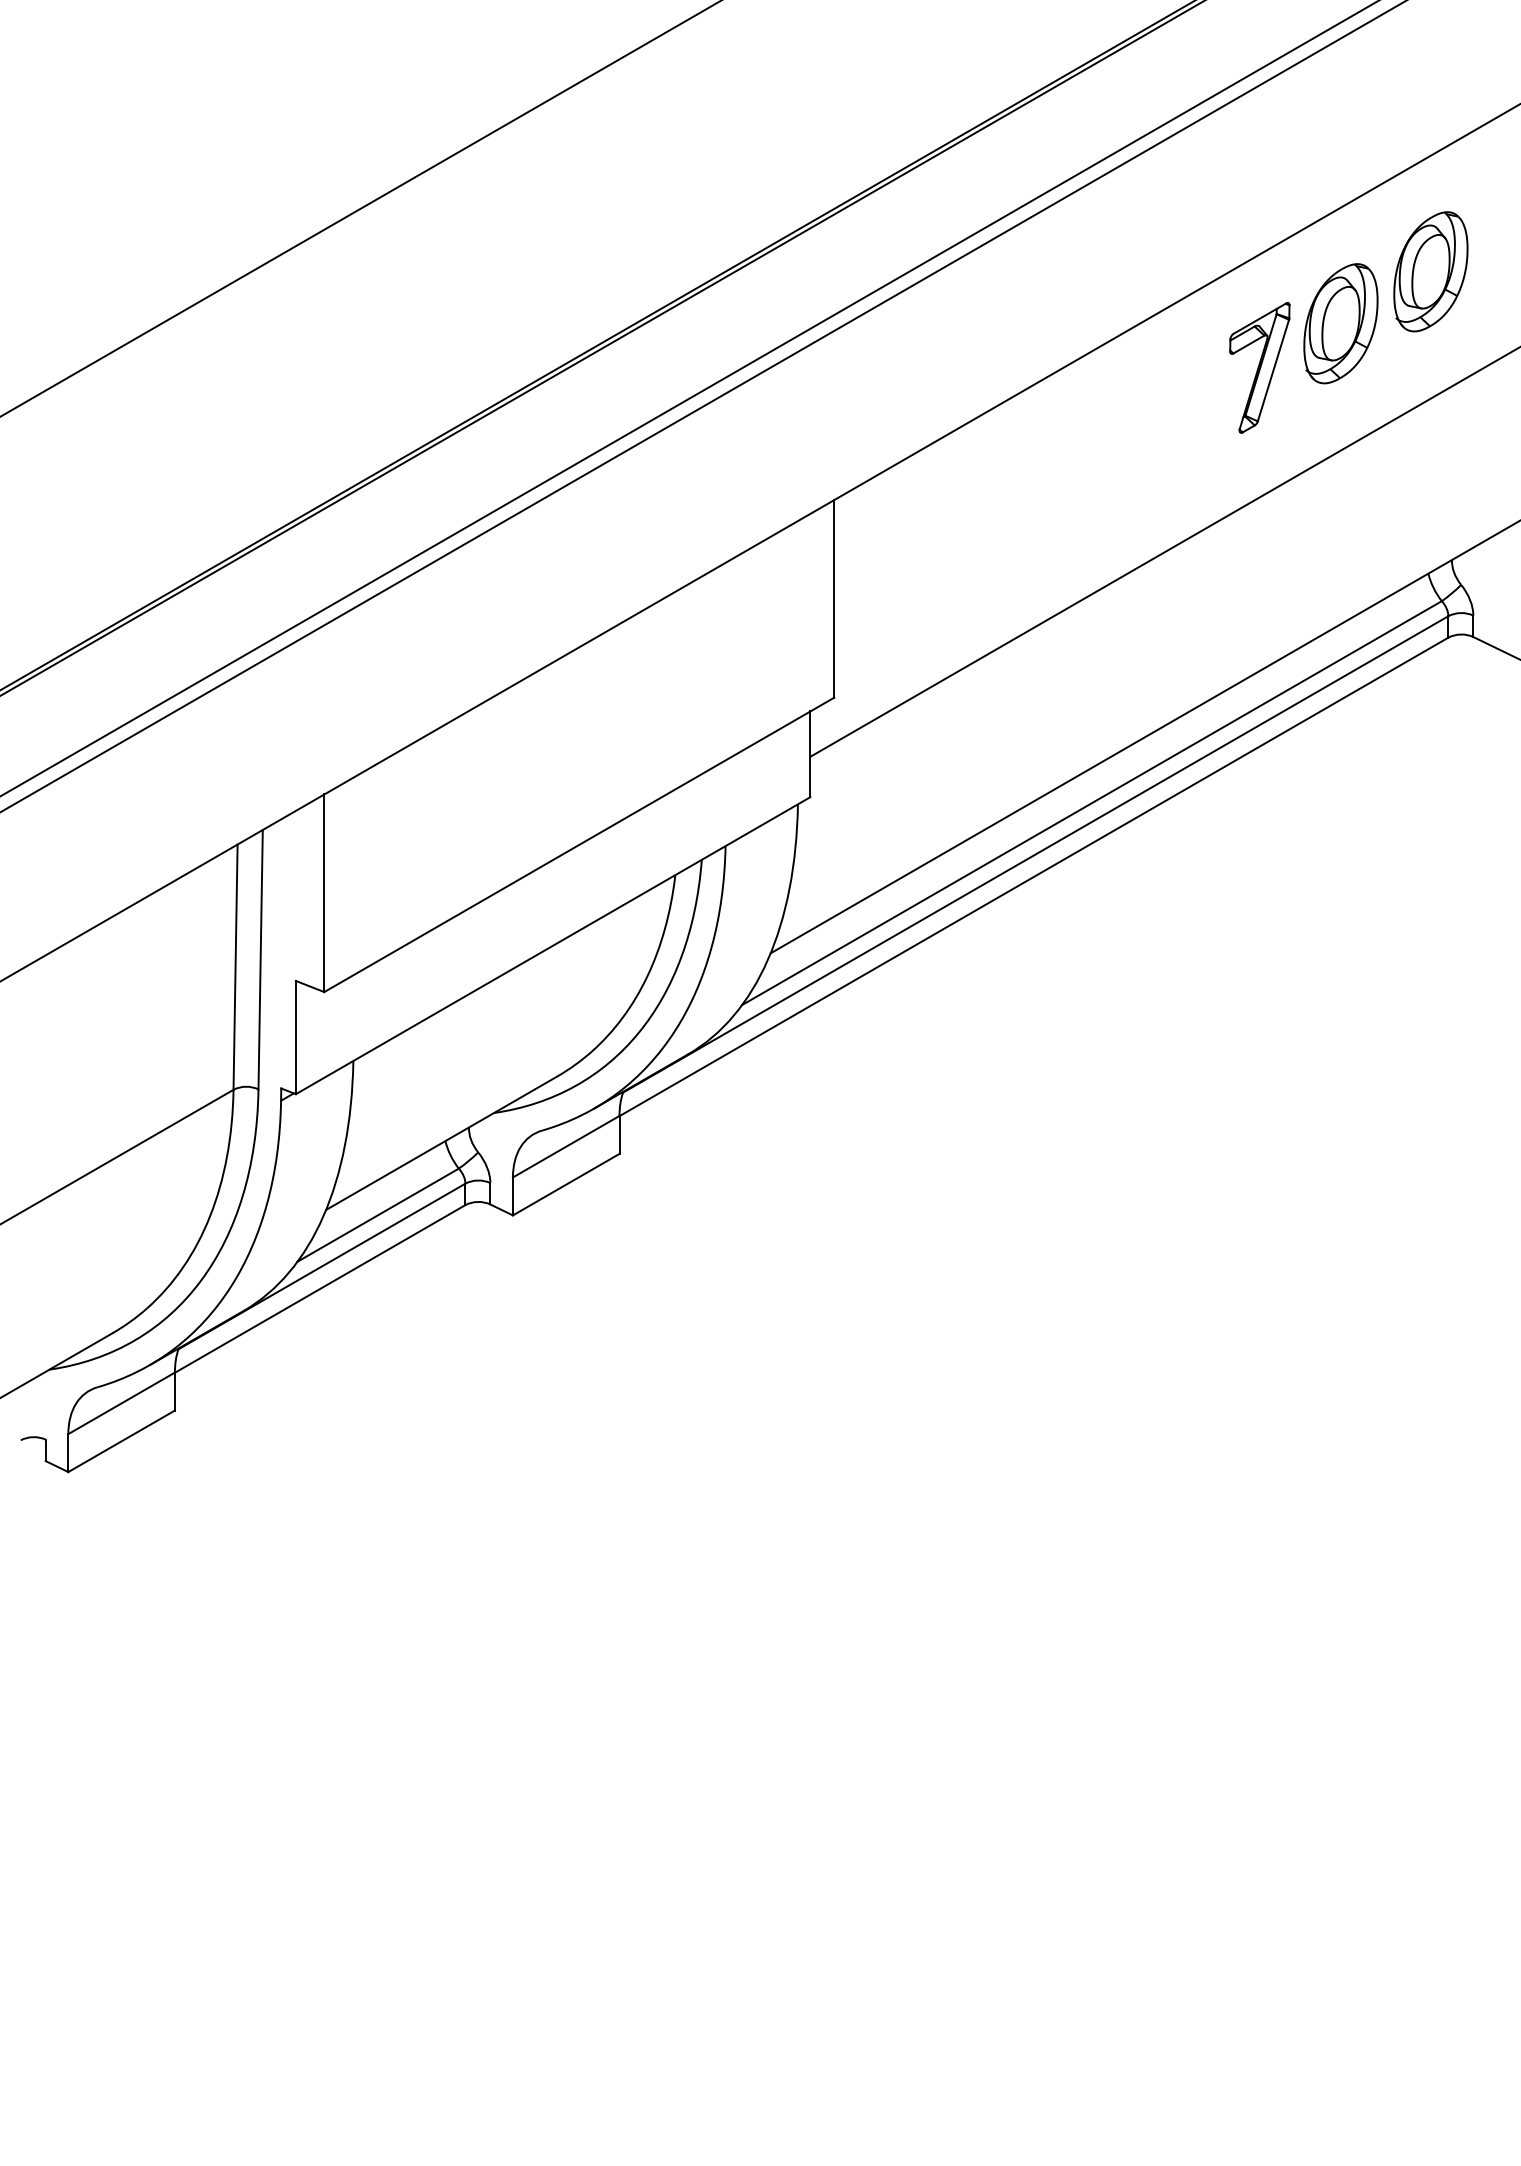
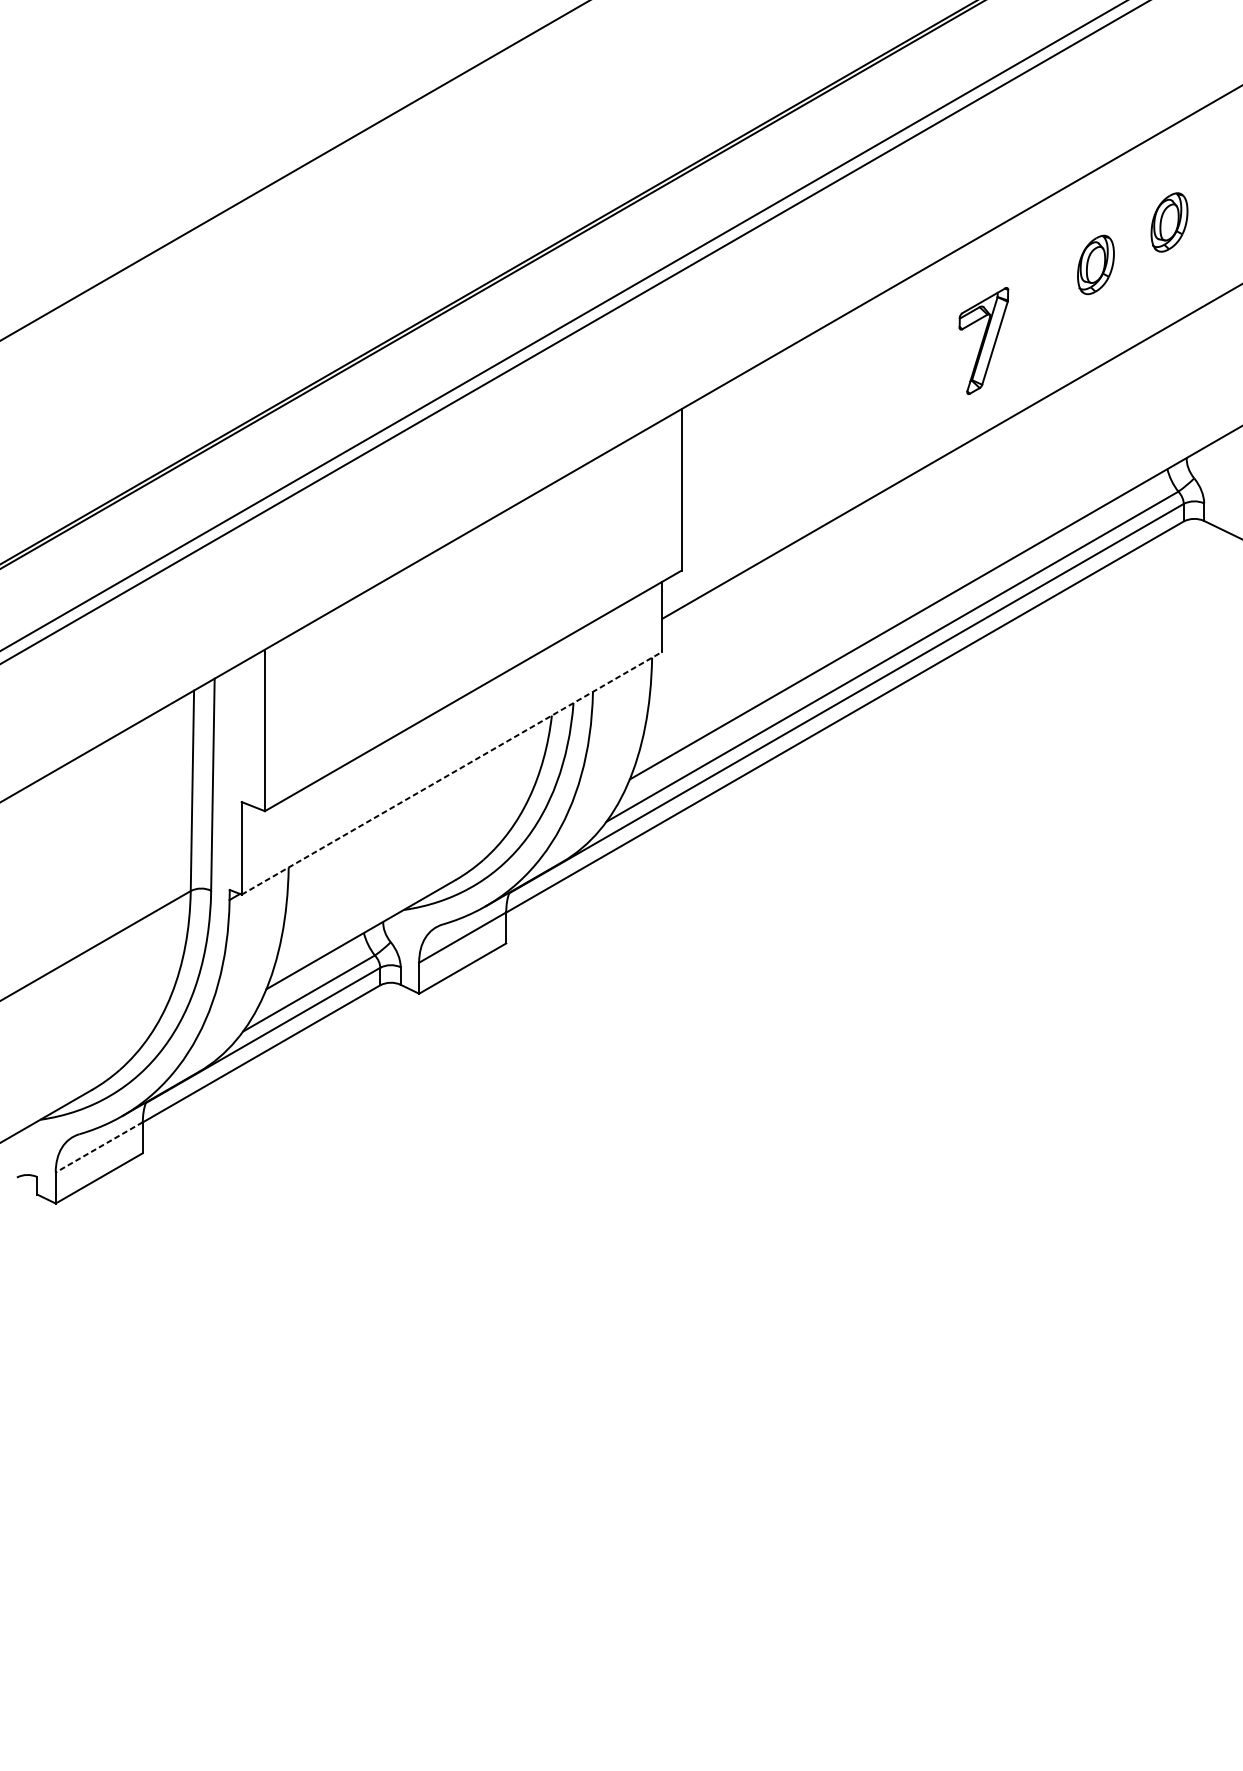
part: (1430, 271) -> (1169, 222), size x0.6
part: (1340, 323) -> (1095, 264), size x0.6
part: (1259, 367) -> (983, 340), moved
line: (553, 945) -> (452, 773), solid -> dashed
line: (121, 1403) -> (99, 1147), solid -> dashed

